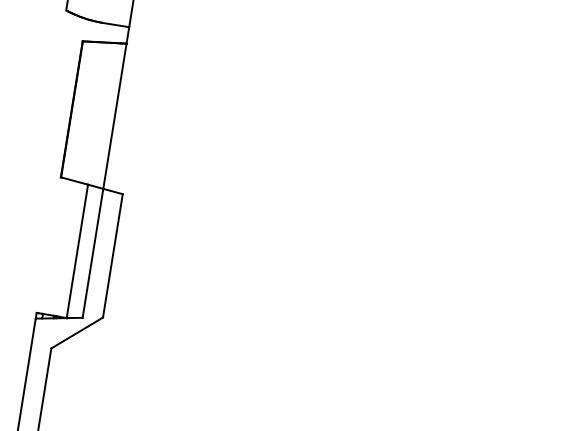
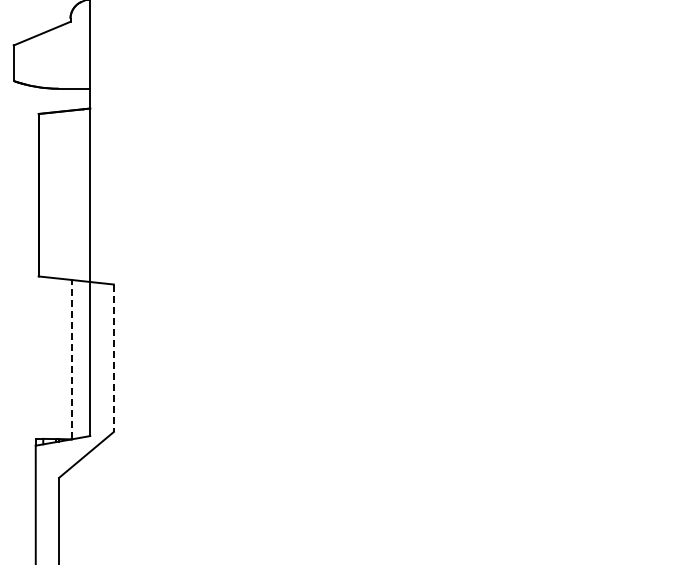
line: (77, 251) -> (71, 359), solid -> dashed
line: (112, 256) -> (113, 358), solid -> dashed

